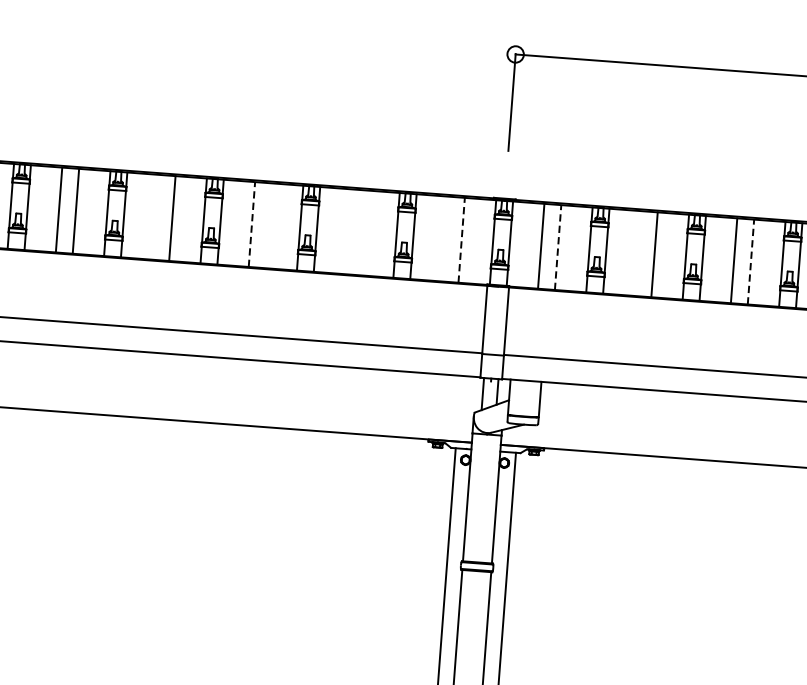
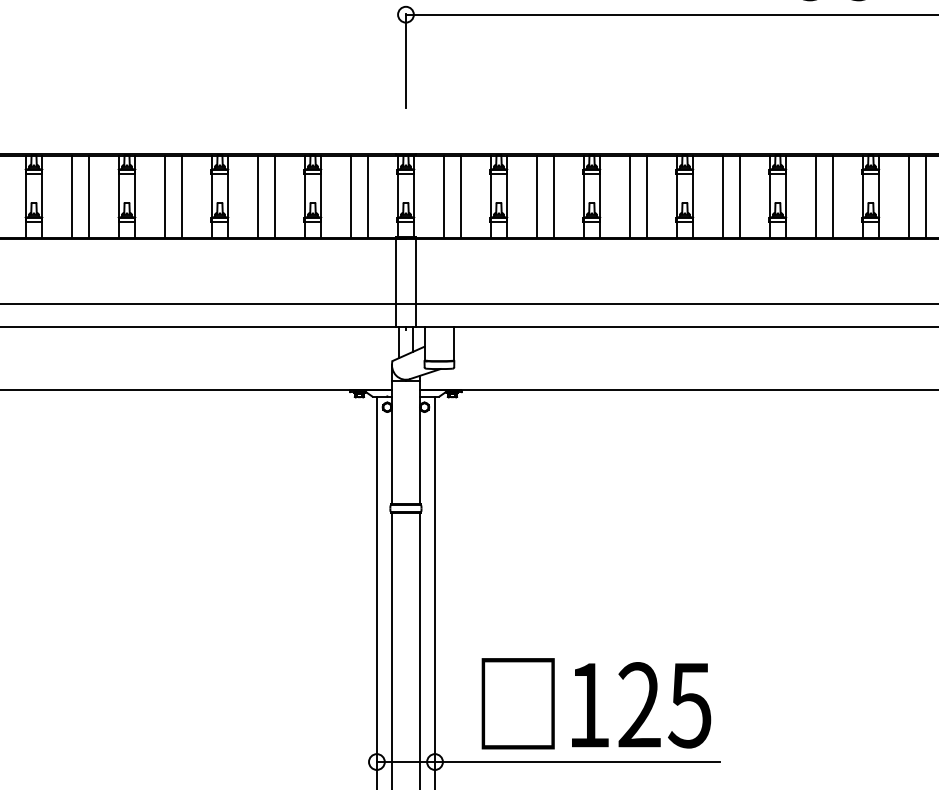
line: (155, 217) -> (72, 196), added
line: (252, 224) -> (165, 196), dashed -> solid
line: (268, 225) -> (181, 196), added
line: (348, 231) -> (258, 196), added
line: (365, 232) -> (274, 196), added
line: (444, 238) -> (351, 196), added
line: (461, 240) -> (367, 196), dashed -> solid
line: (558, 247) -> (460, 196), dashed -> solid
line: (637, 253) -> (537, 196), added
line: (750, 261) -> (646, 196), dashed -> solid

